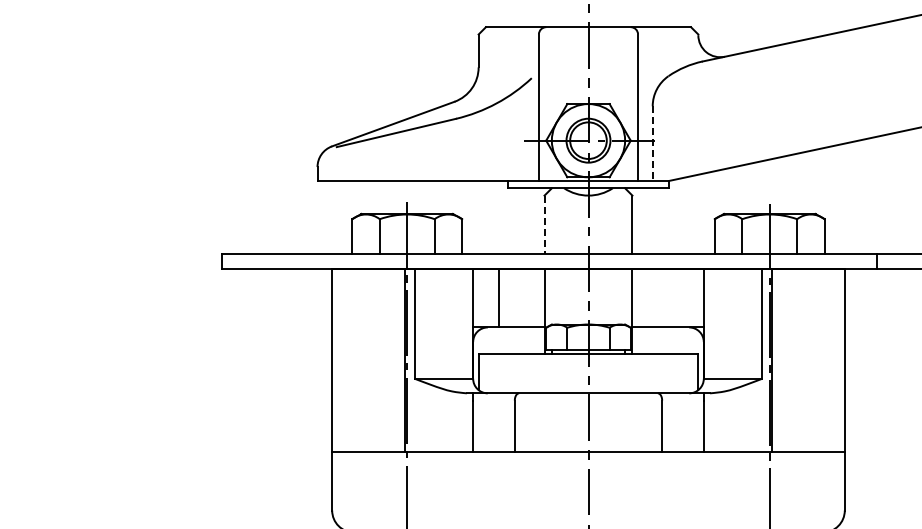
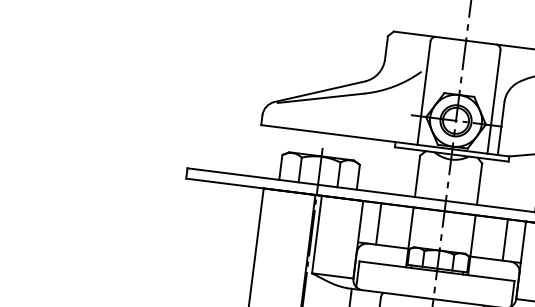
line: (652, 144) -> (500, 129), dashed -> solid
line: (544, 225) -> (417, 176), dashed -> solid
line: (678, 297) -> (505, 239), added

